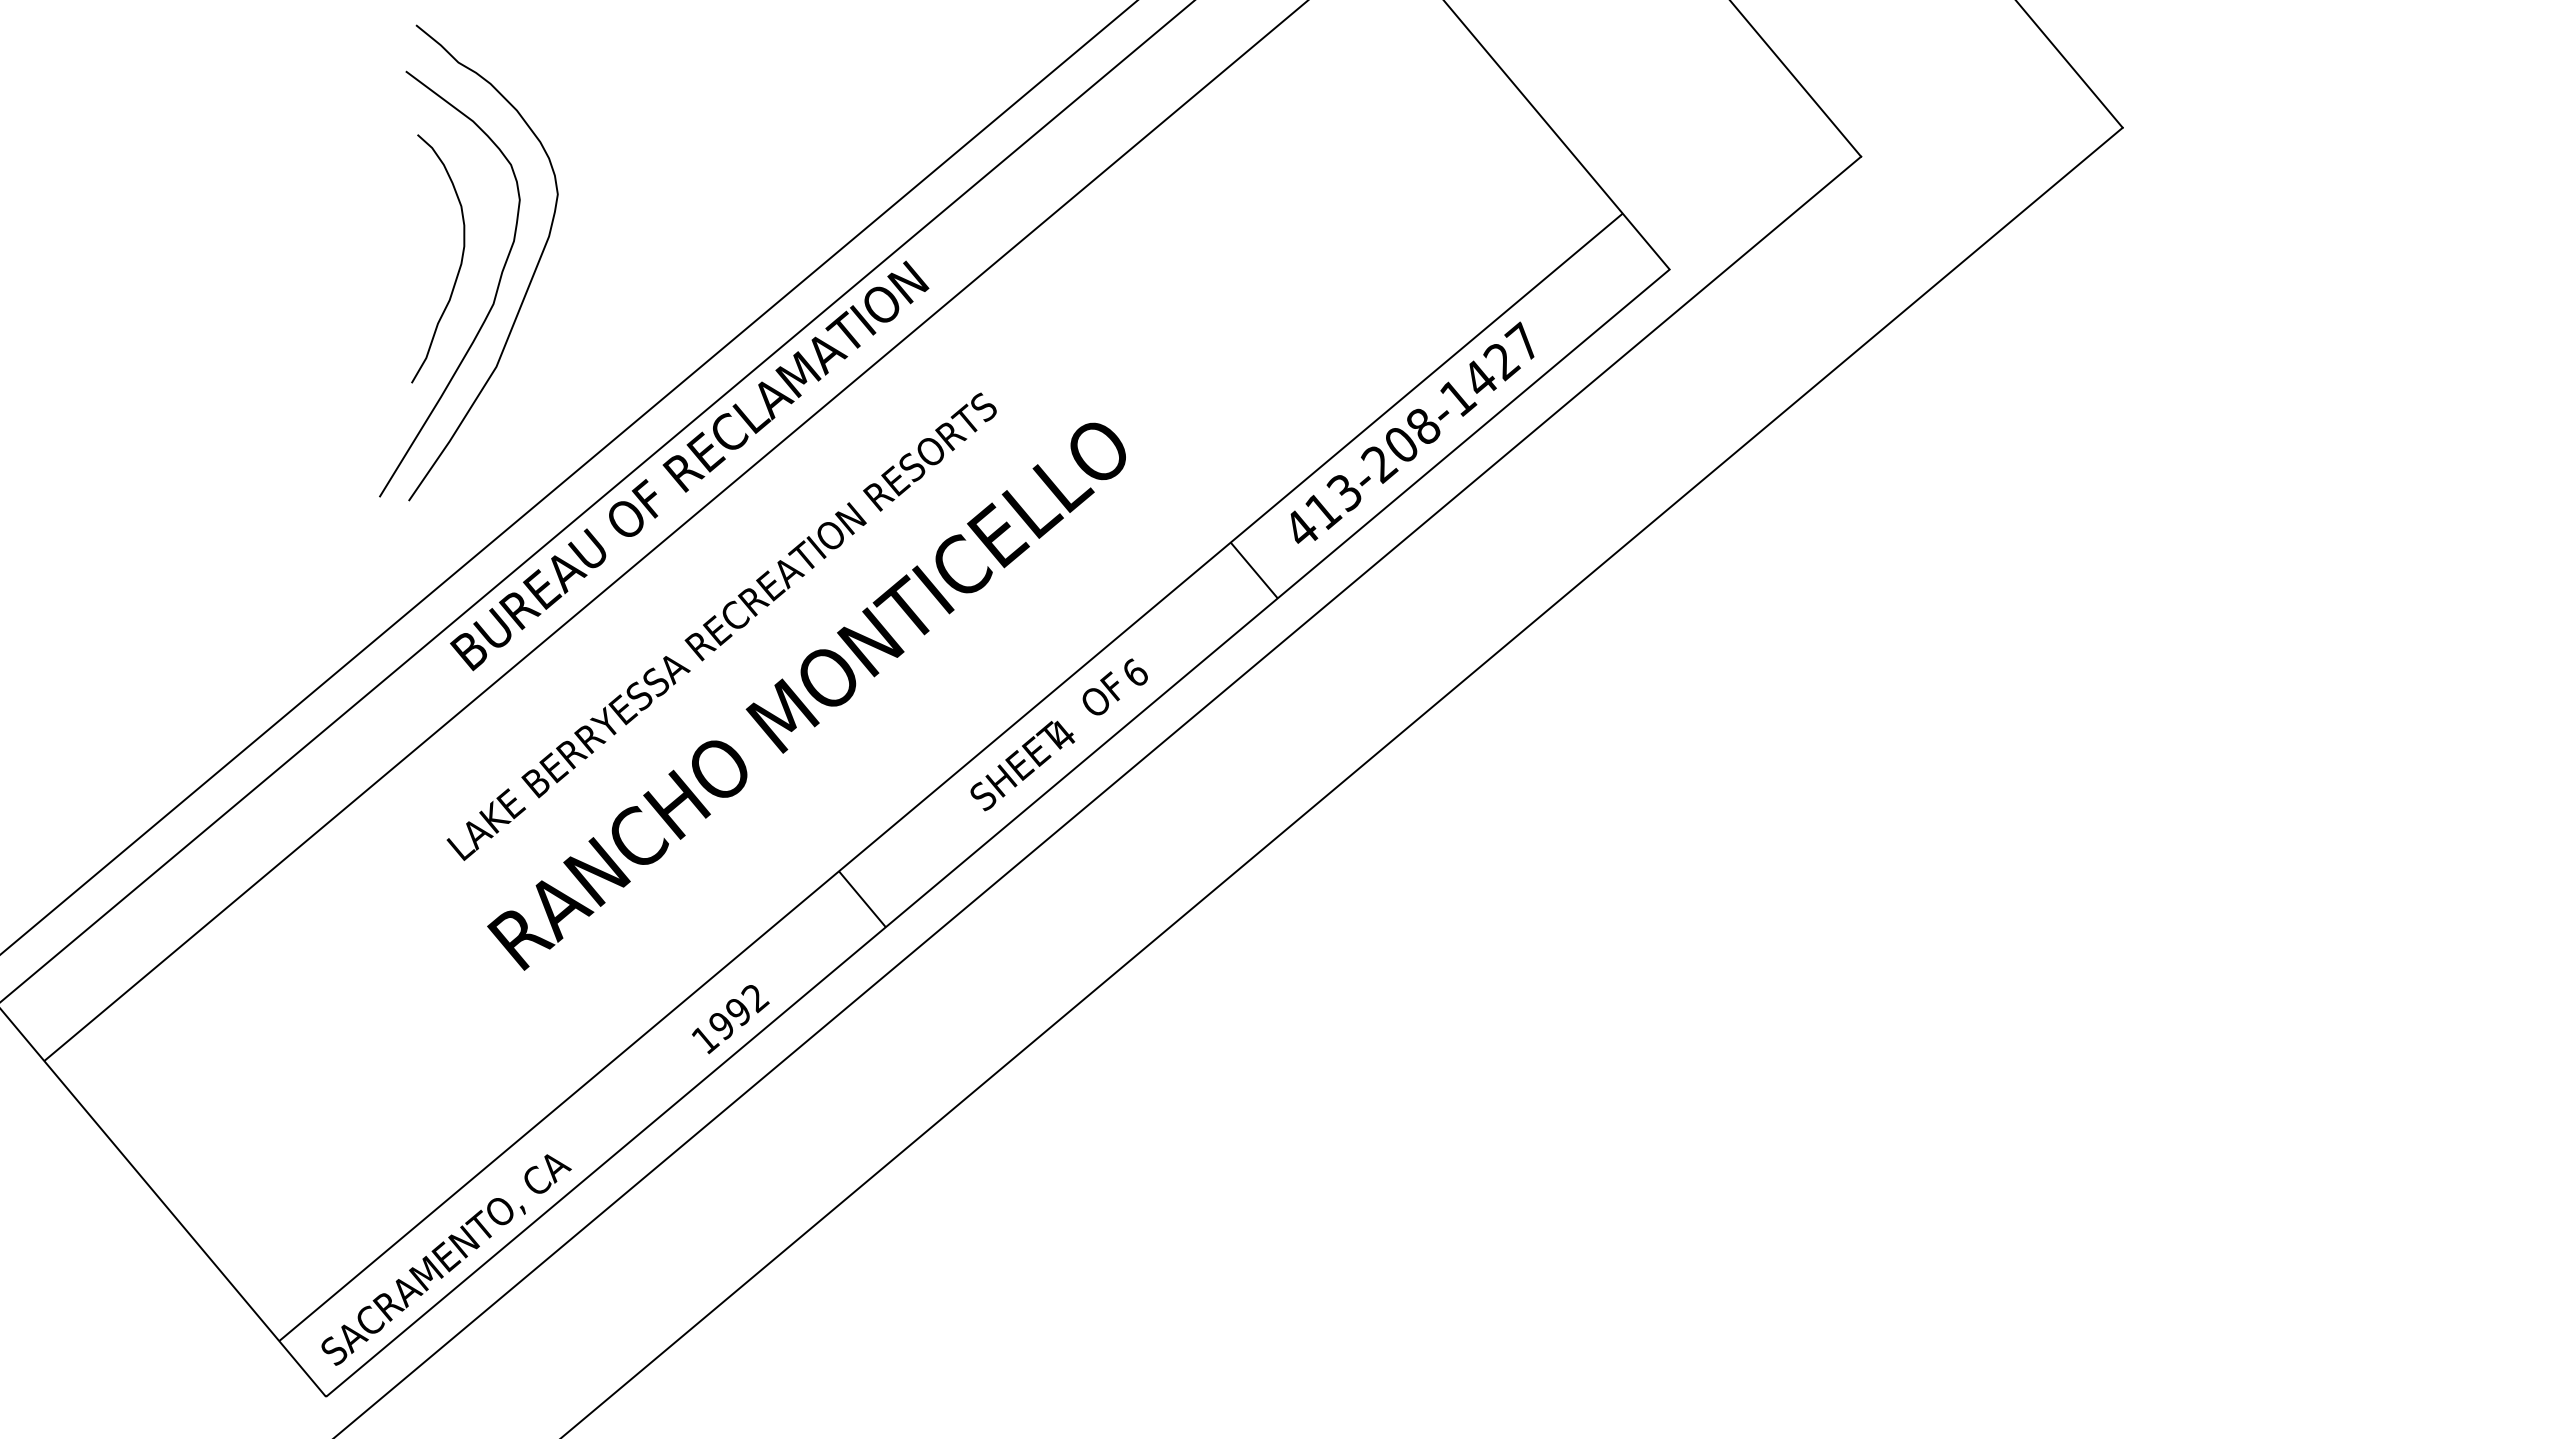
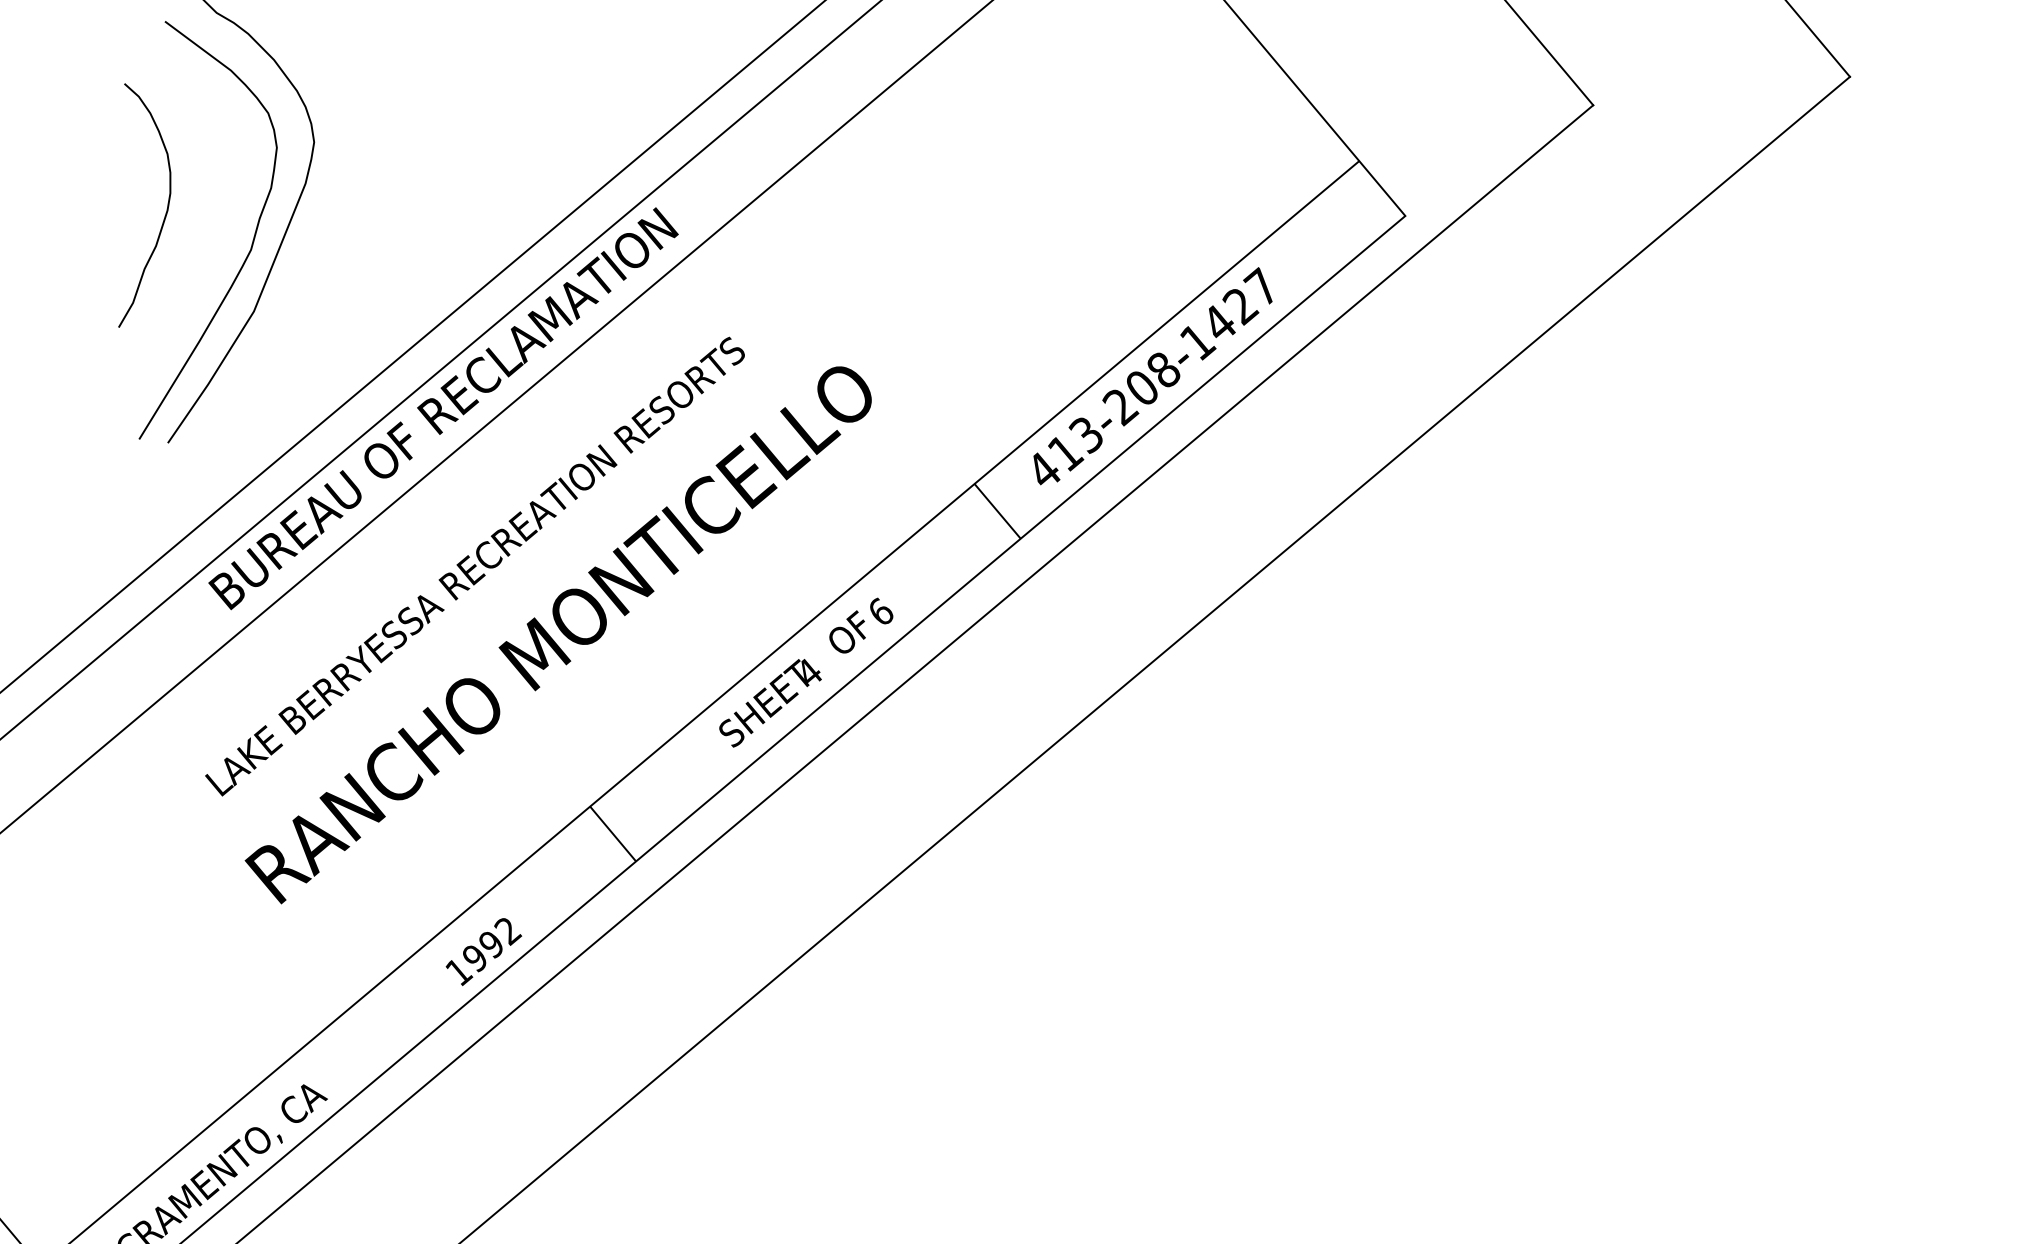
curve: (460, 261) -> (166, 208), moved

